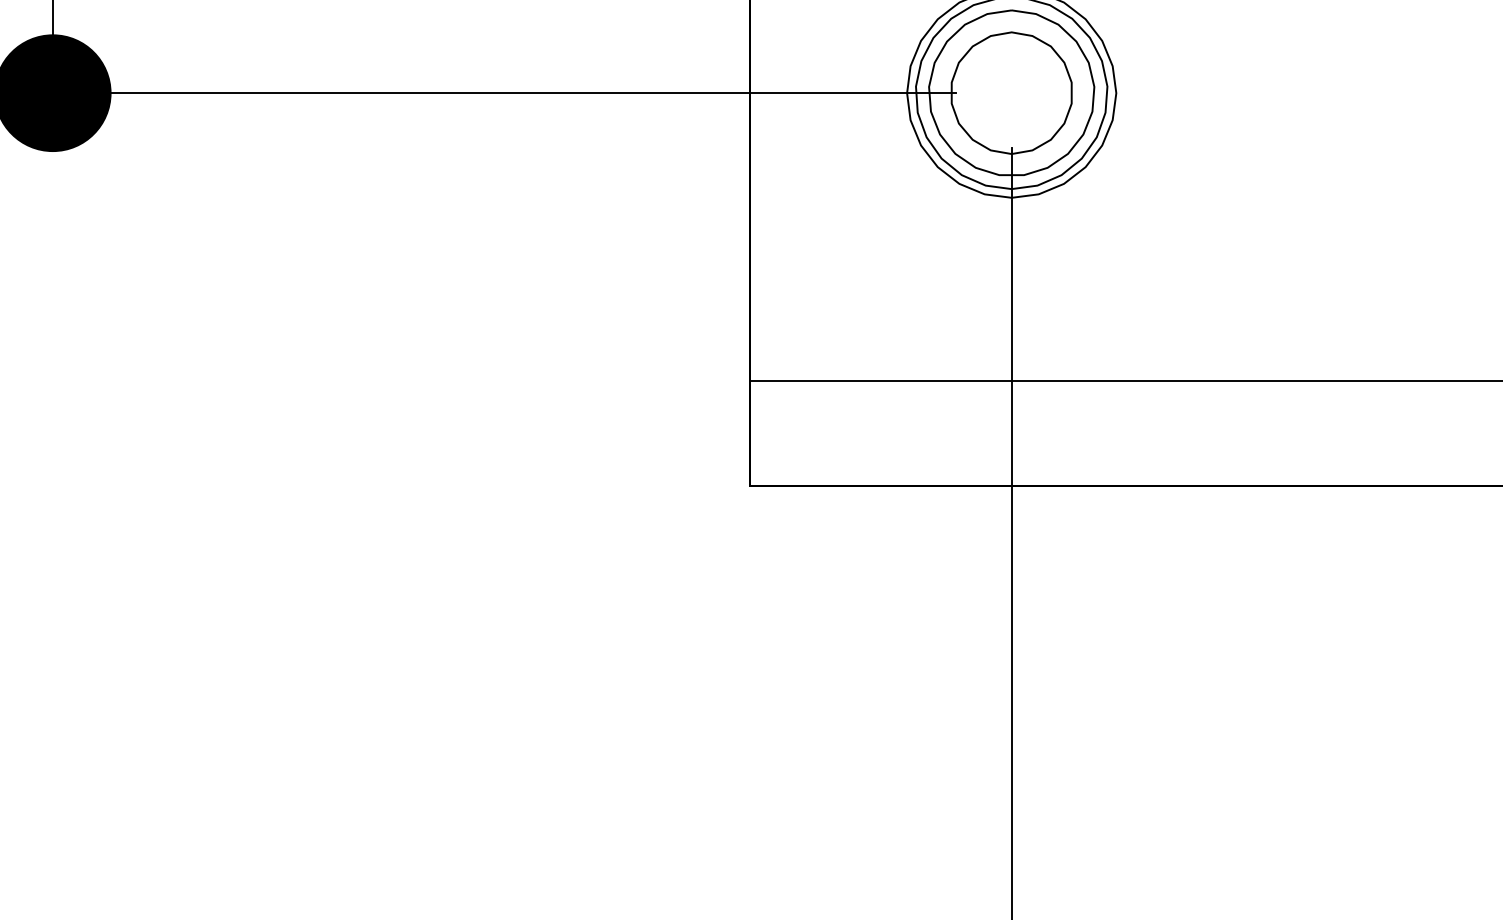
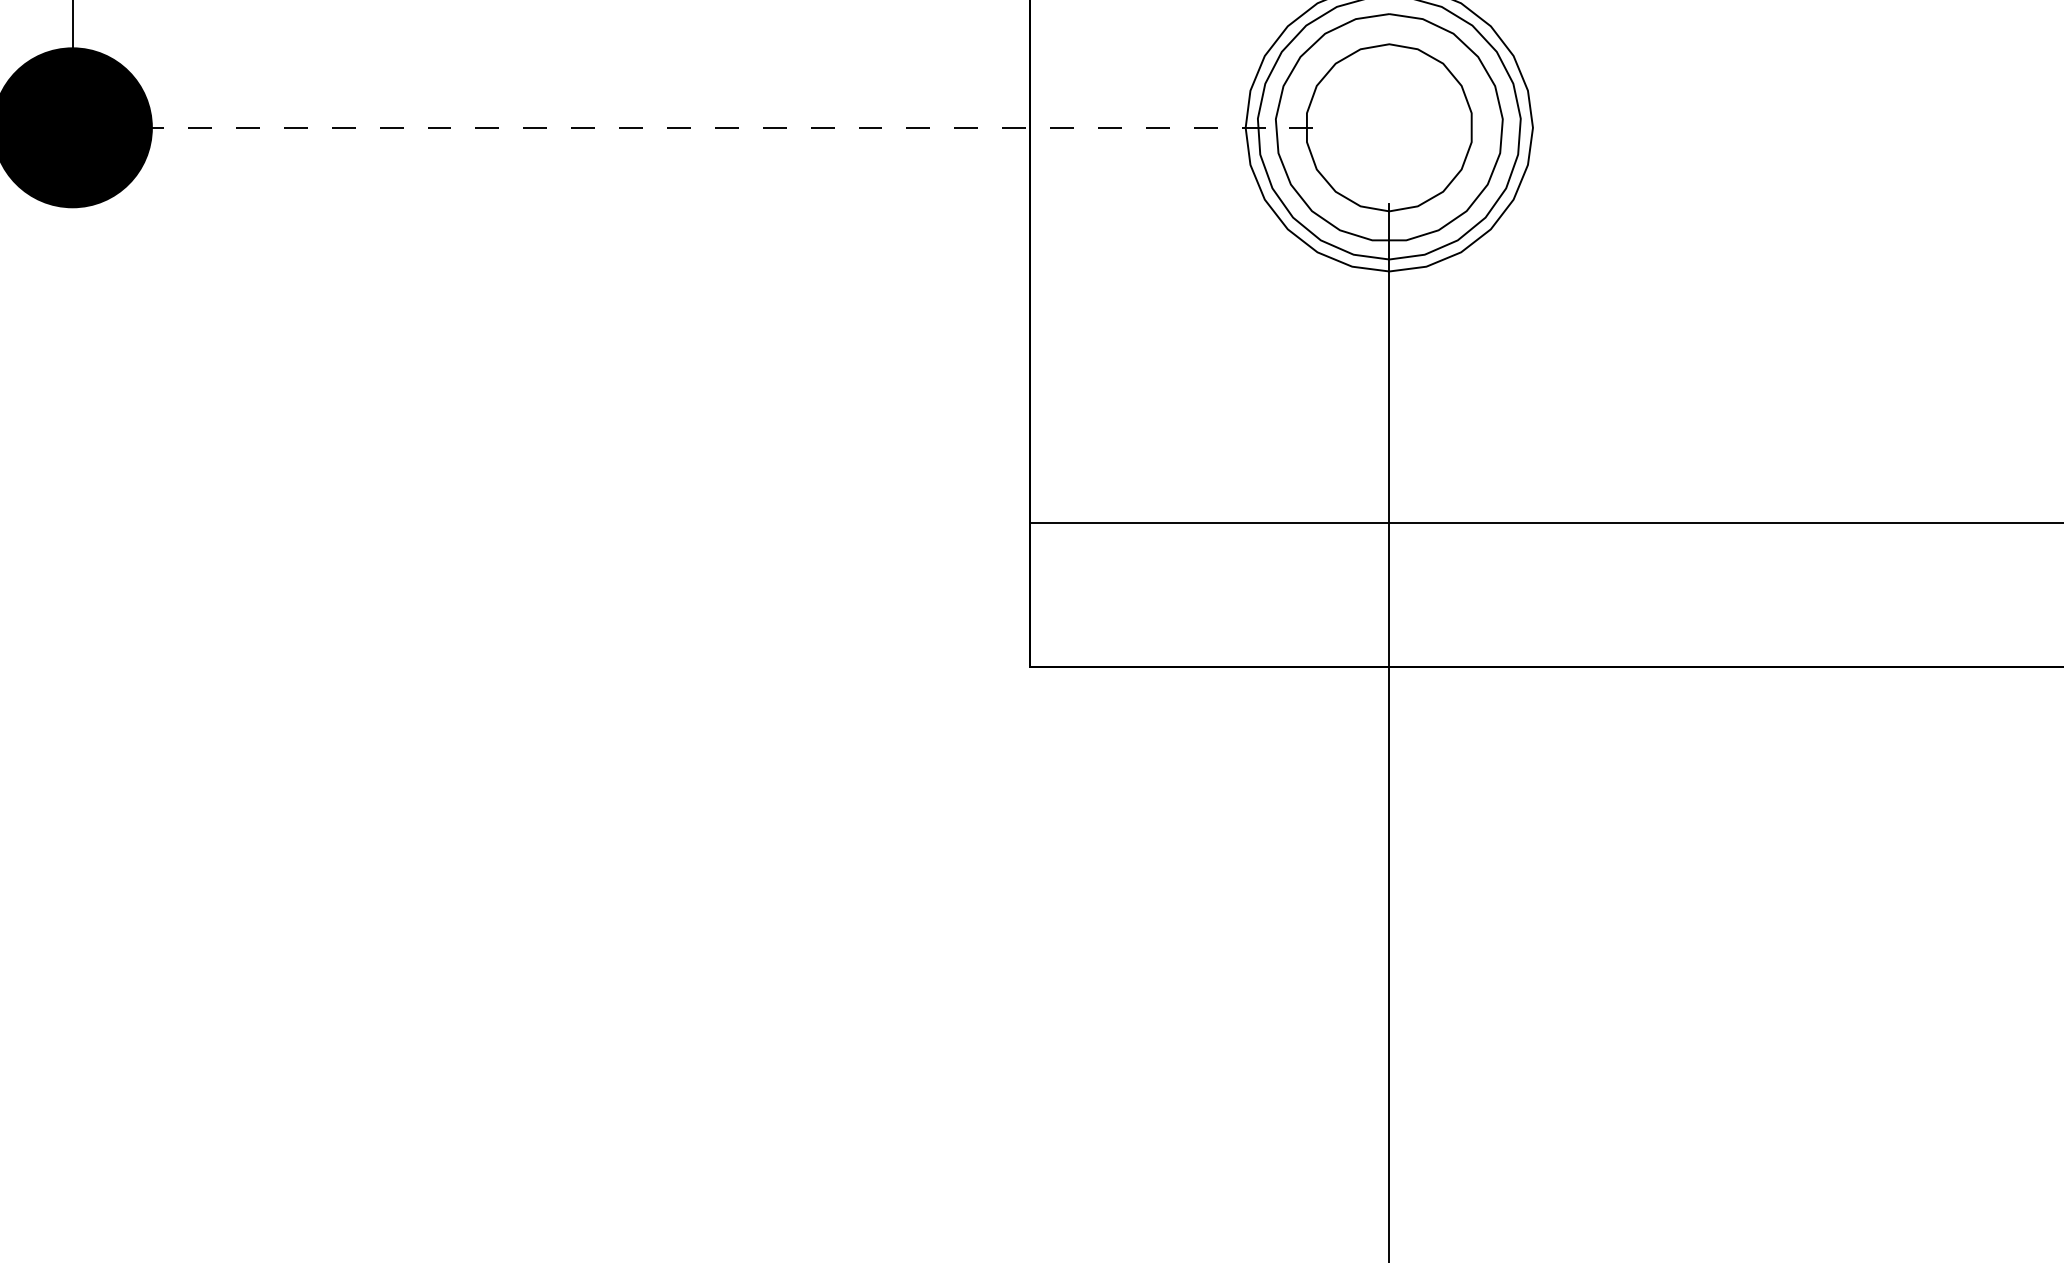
line: (504, 93) -> (692, 128), solid -> dashed

